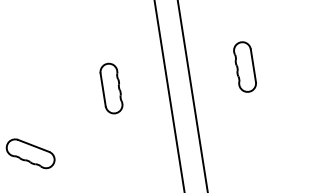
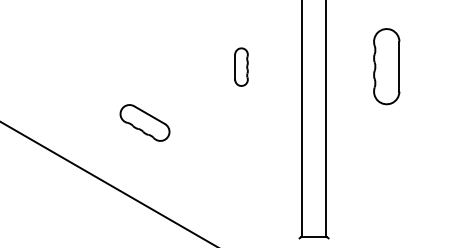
part: (244, 66) -> (386, 66), size x1.4
part: (111, 87) -> (241, 66), size x0.7

